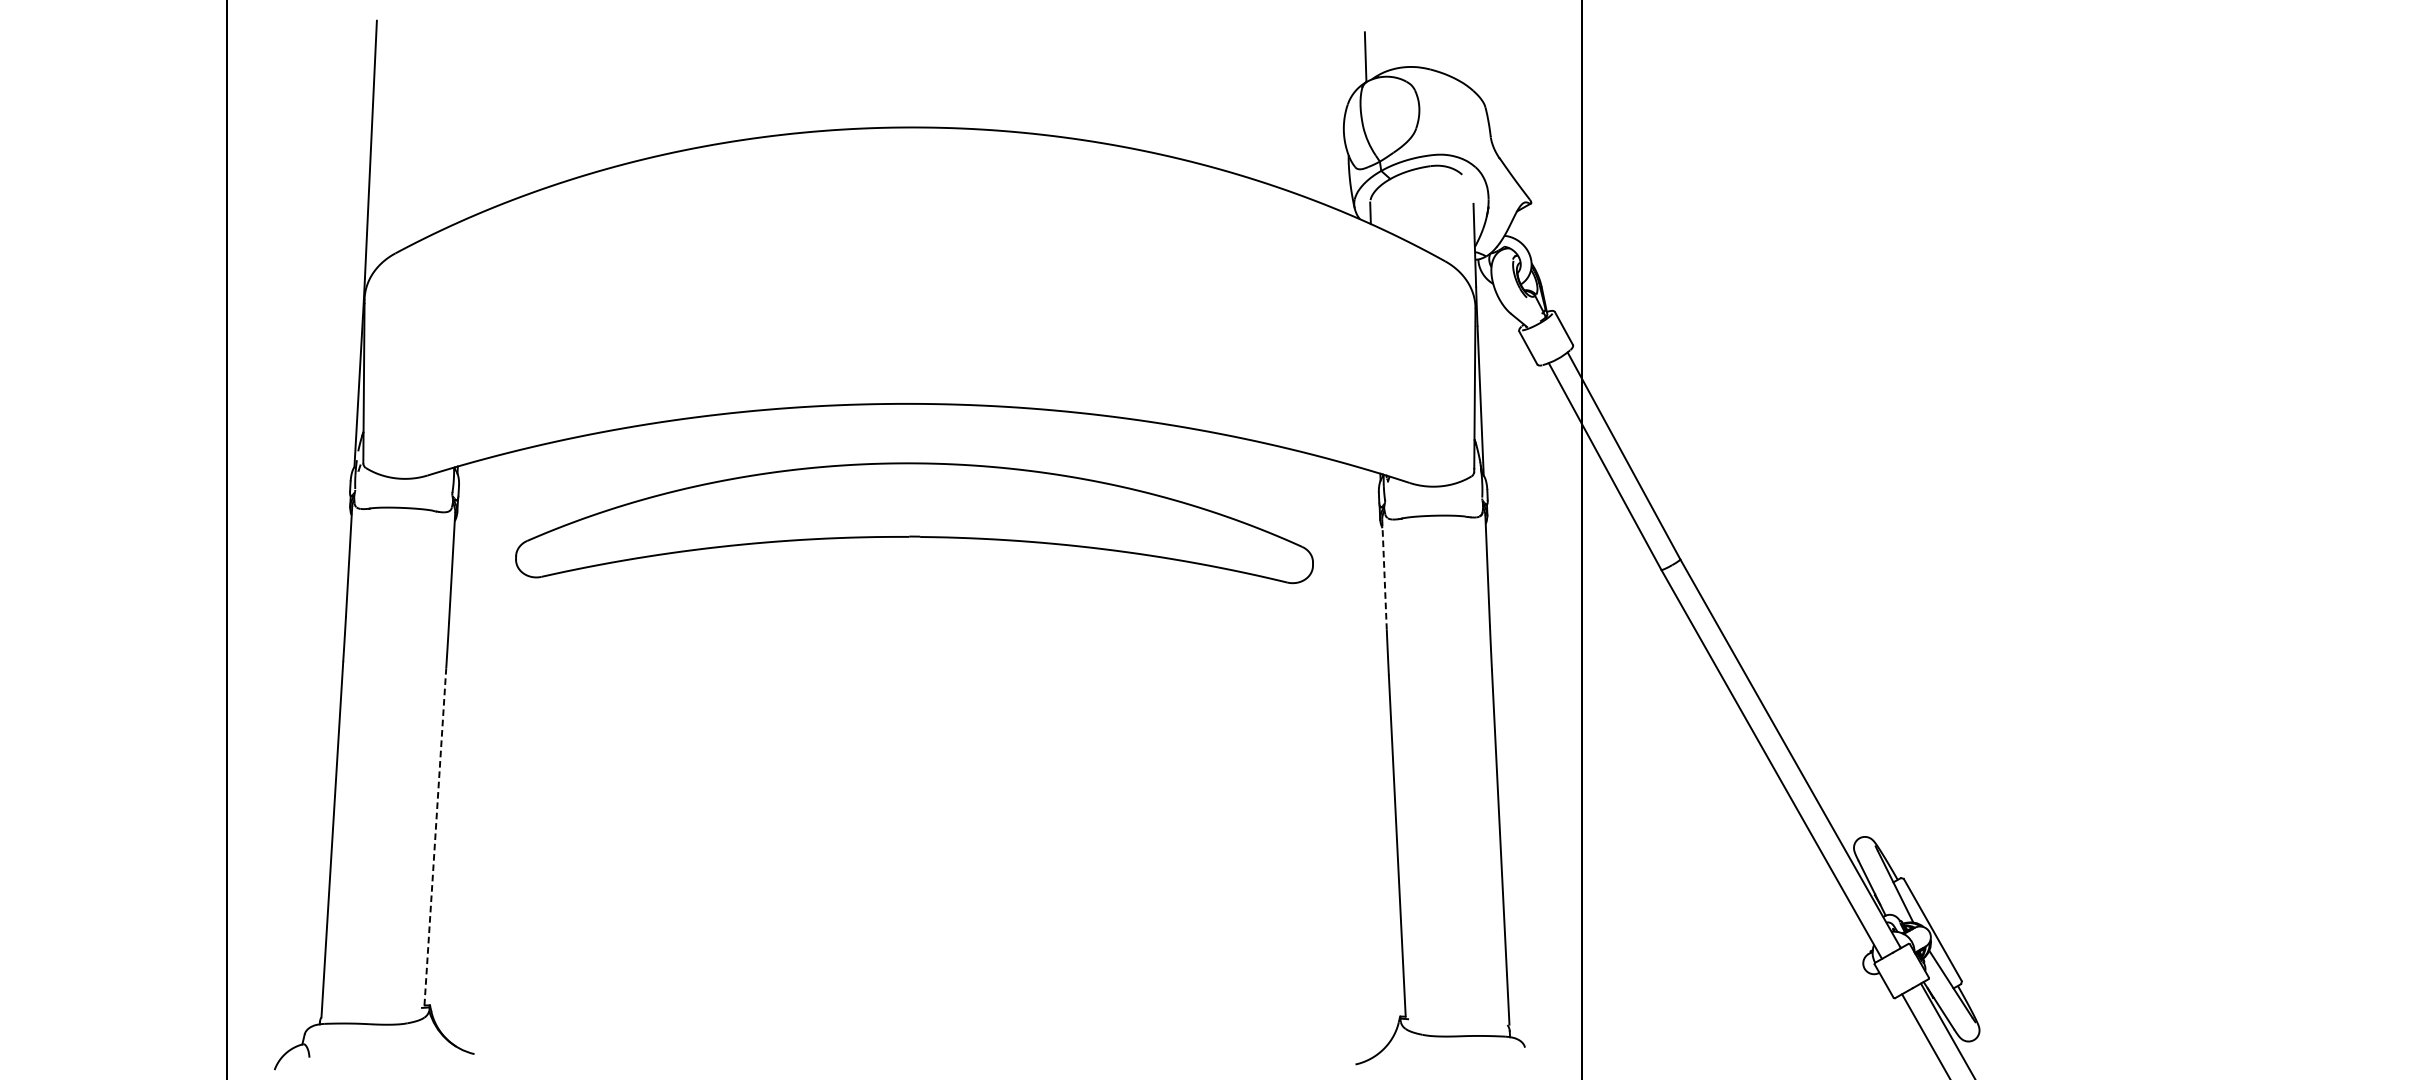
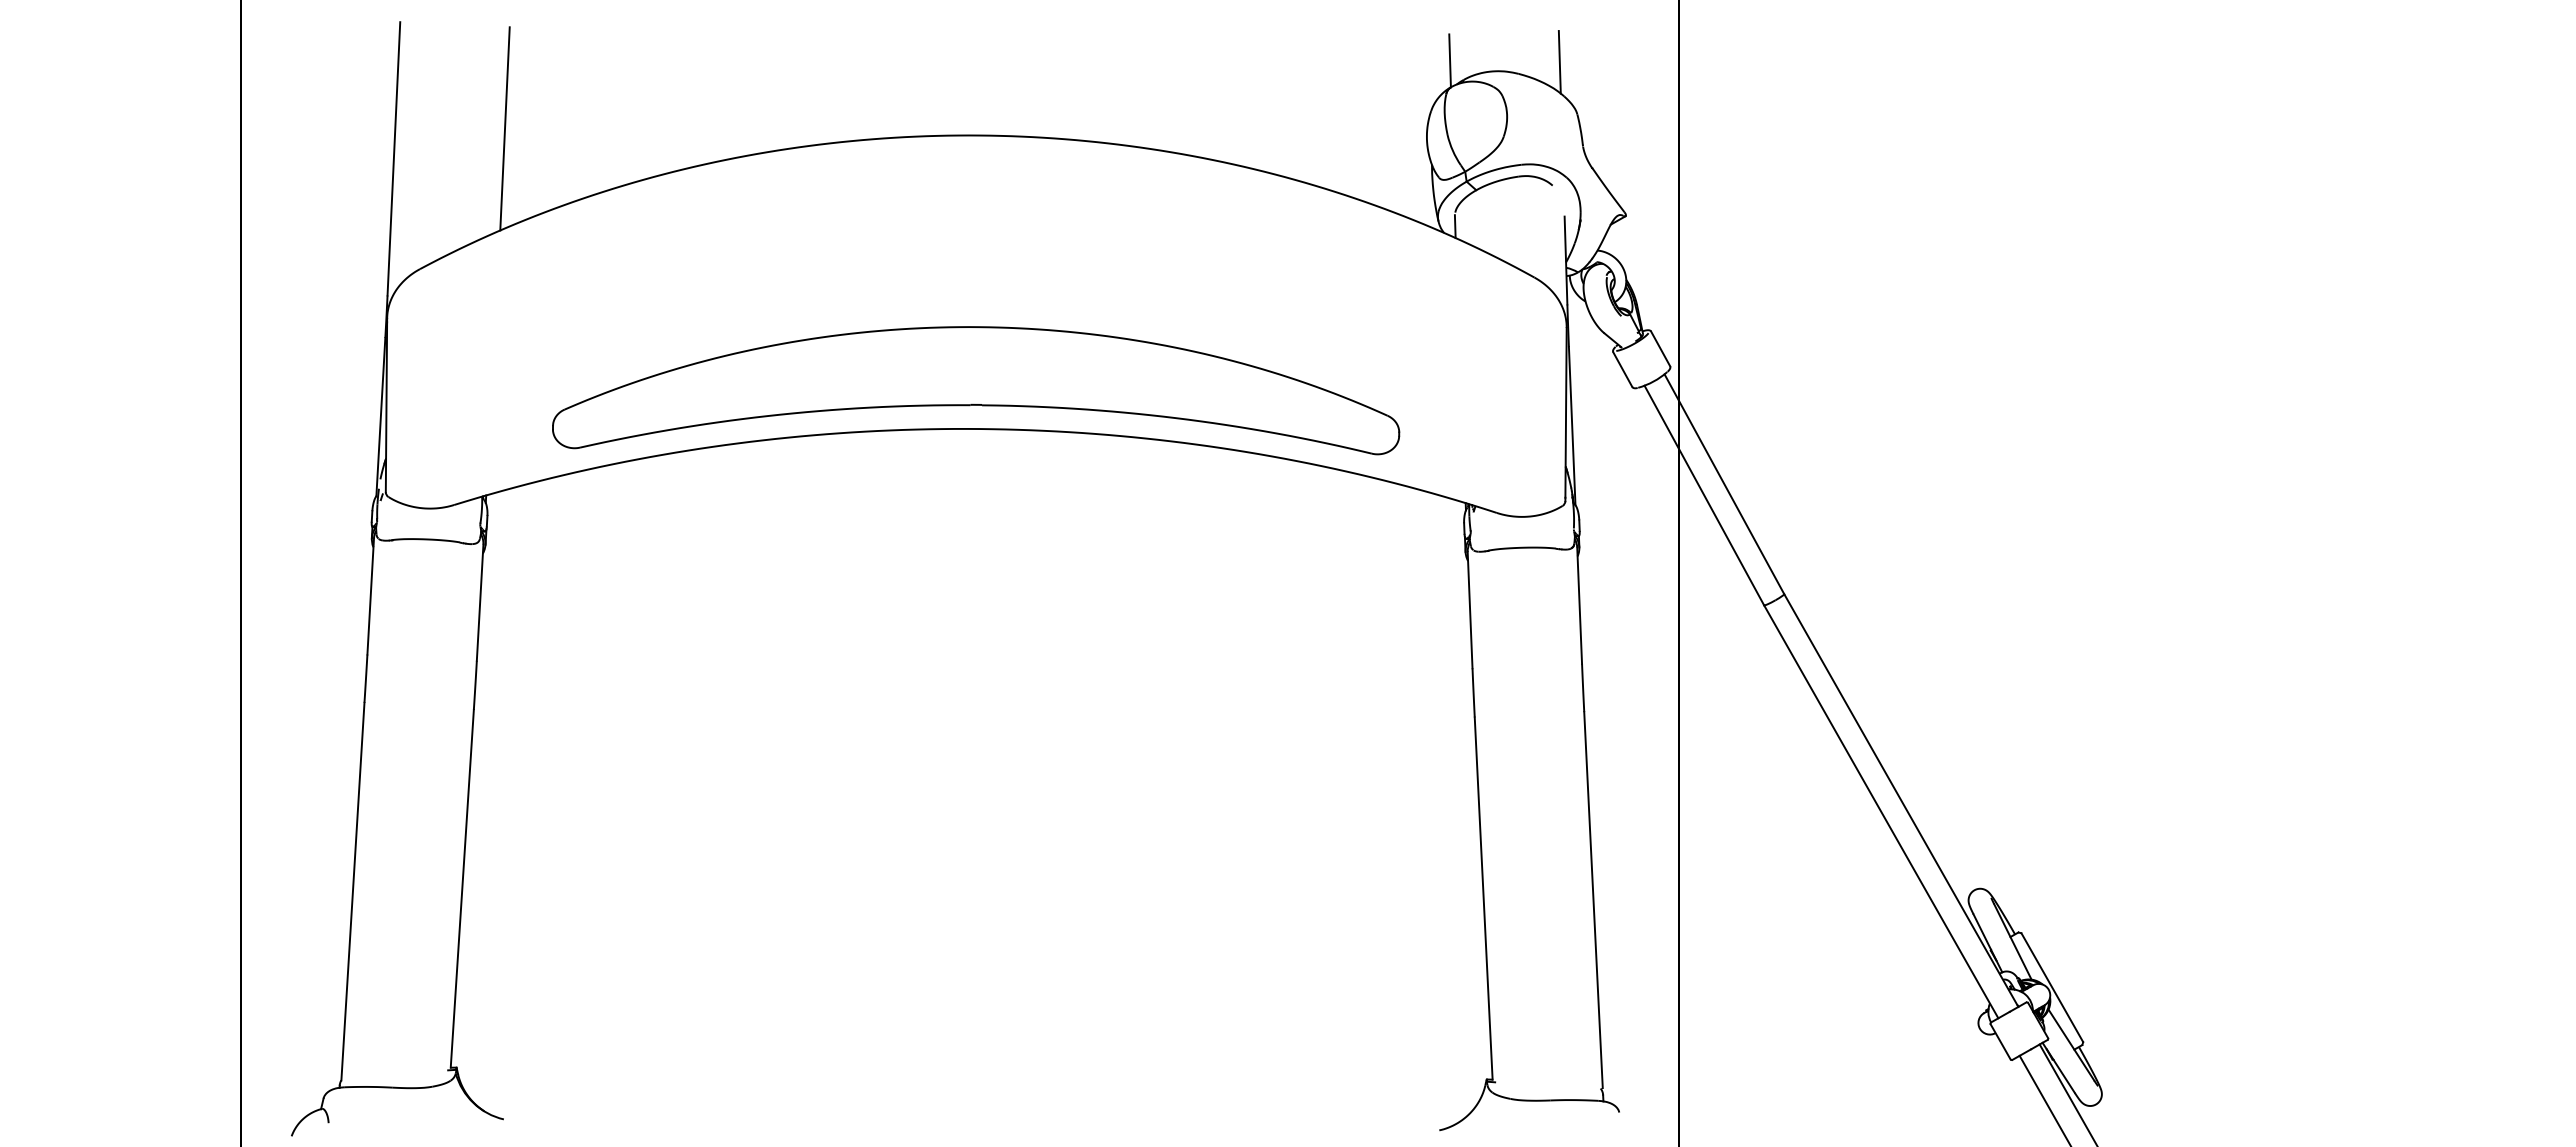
line: (1468, 58) -> (1559, 62), added
line: (475, 120) -> (504, 128), added
part: (914, 523) -> (976, 390), moved
line: (1384, 574) -> (1470, 610), dashed -> solid
line: (435, 836) -> (462, 888), dashed -> solid

